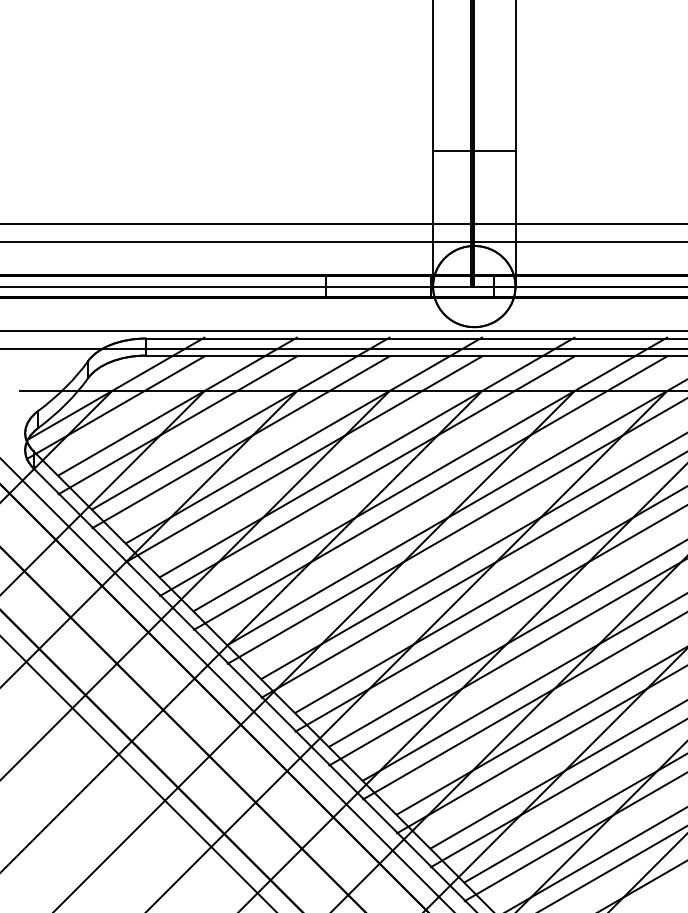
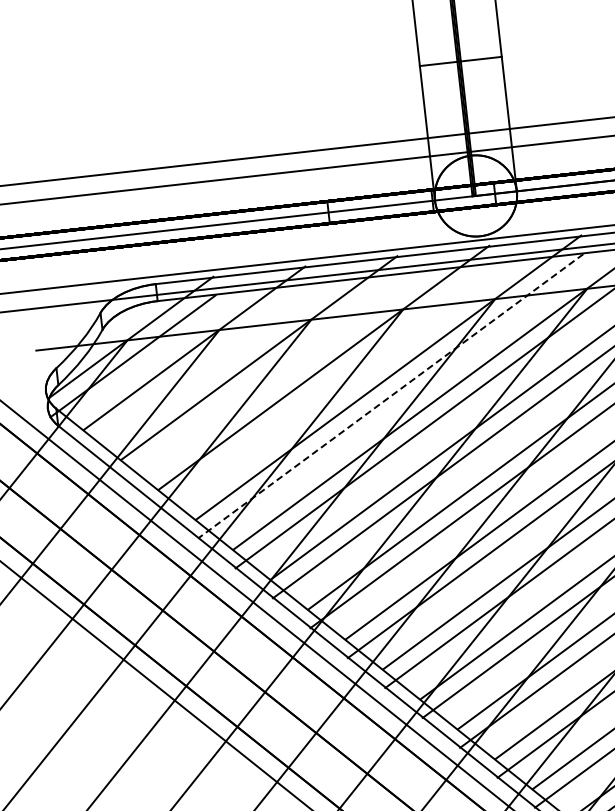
line: (177, 425) -> (196, 367), removed
line: (240, 442) -> (260, 376), removed
line: (304, 459) -> (326, 386), removed
line: (366, 476) -> (389, 396), solid -> dashed

